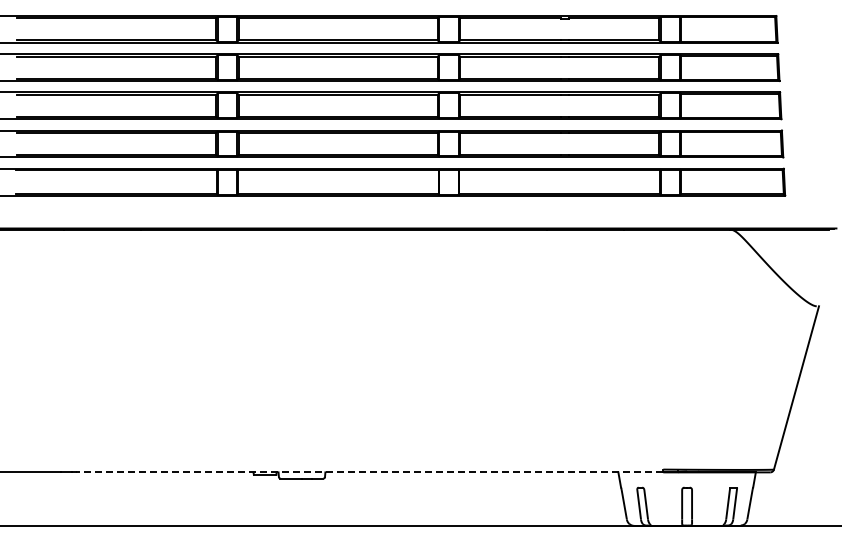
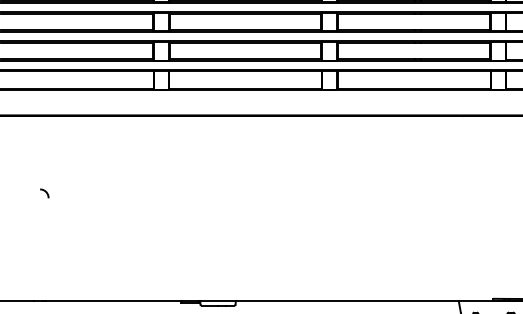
curve: (75, 330) -> (45, 193), added
line: (369, 472) -> (269, 301), dashed -> solid

